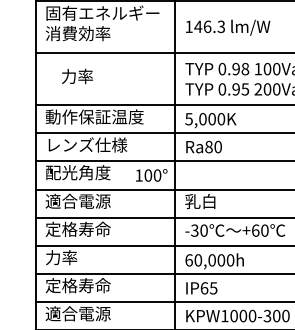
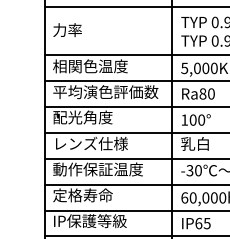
text: (77, 76) -> (67, 30), moved
text: (94, 116) -> (97, 65), 動作保証温度 -> 相関色温度
text: (102, 144) -> (105, 91), レンズ仕様 -> 平均演色評価数
text: (151, 175) -> (196, 120), moved
text: (86, 200) -> (90, 142), 適合電源 -> レンズ仕様
text: (94, 228) -> (97, 168), 定格寿命 -> 動作保証温度
text: (77, 257) -> (82, 195), 力率 -> 定格寿命
text: (85, 285) -> (89, 220), 定格寿命 -> IP保護等級

